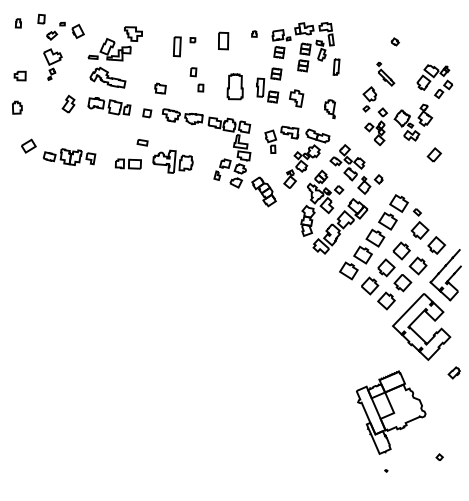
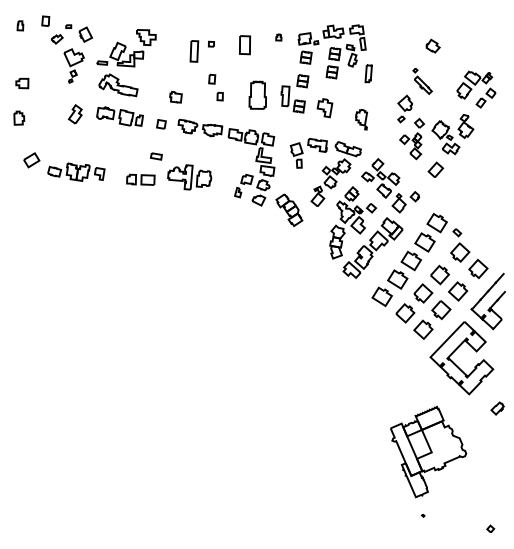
part: (394, 41) -> (432, 45), size x1.67
part: (52, 64) -> (73, 65), moved
part: (434, 154) -> (435, 169), moved
part: (439, 456) -> (490, 528), moved

